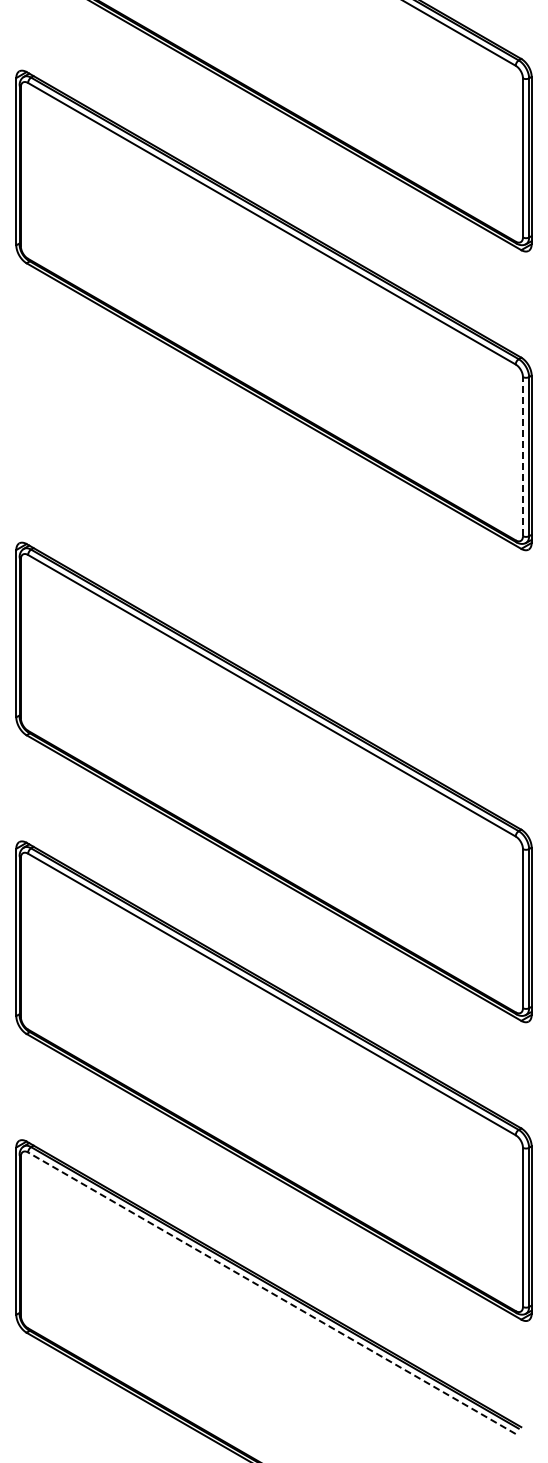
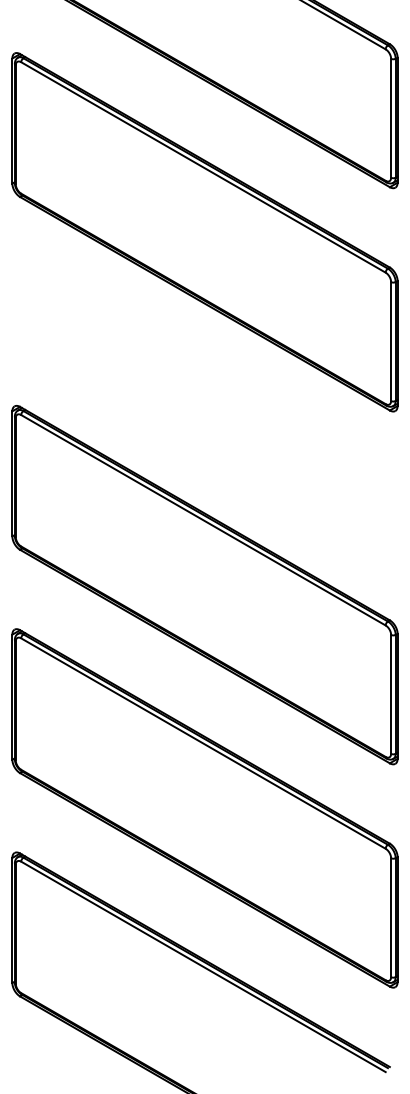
line: (522, 456) -> (390, 341), dashed -> solid
line: (271, 1293) -> (203, 967), dashed -> solid

